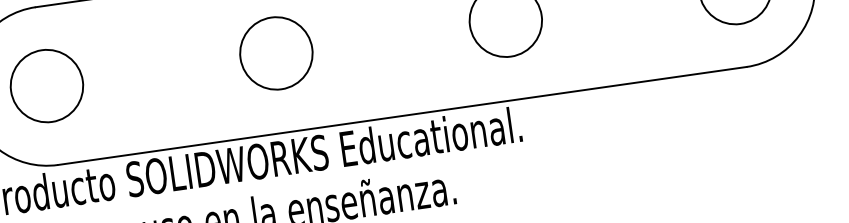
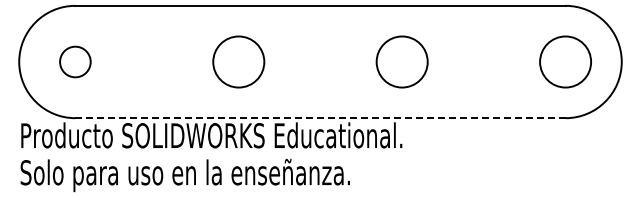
circle: (45, 85) -> (74, 61), size x0.6
line: (402, 116) -> (320, 118), solid -> dashed

